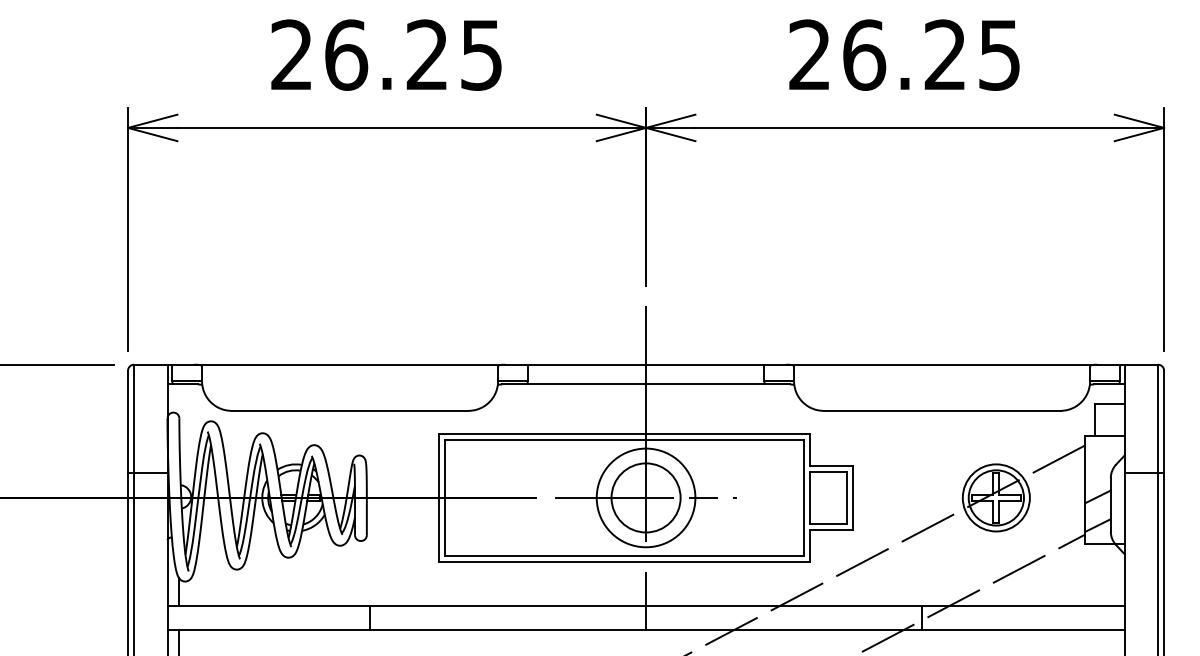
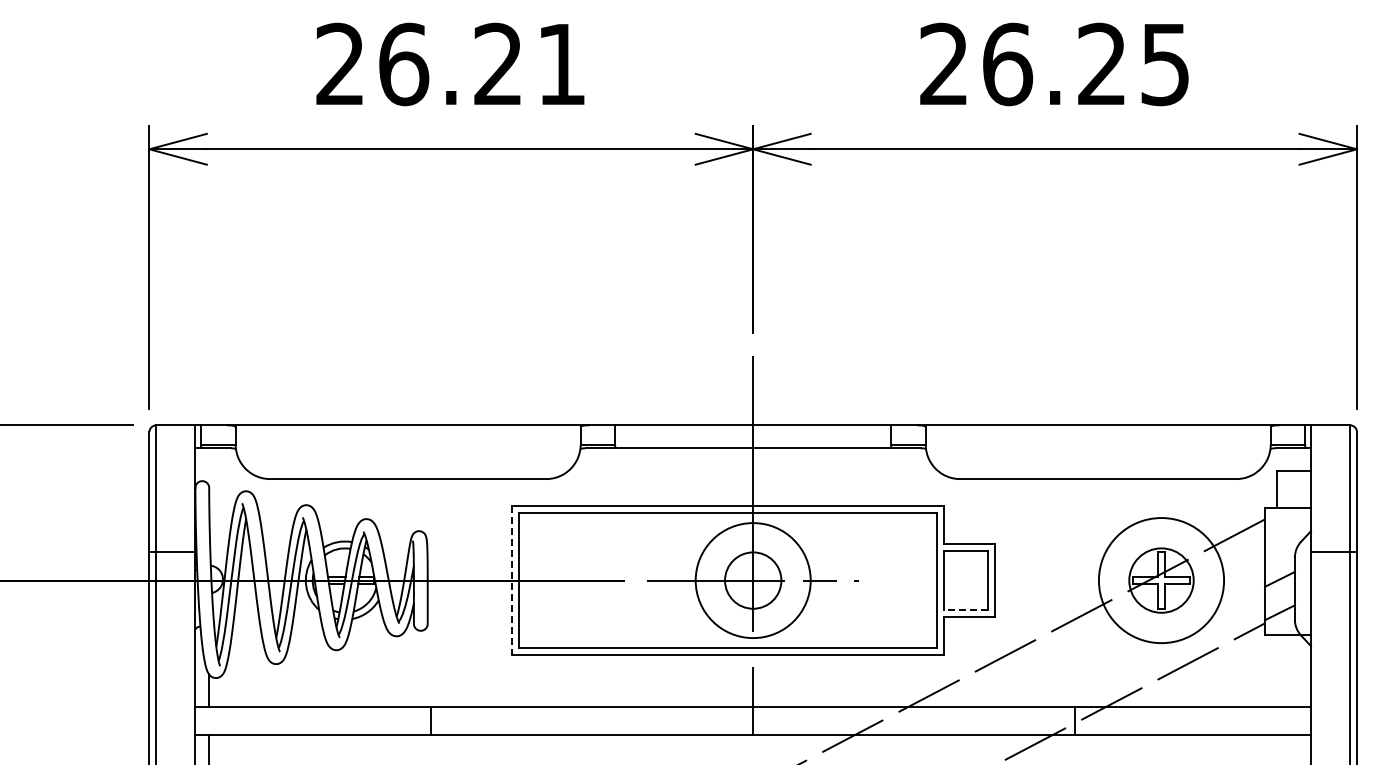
text: (481, 56) -> (561, 65), 26.25 -> 26.21
line: (438, 497) -> (511, 580), solid -> dashed
circle: (645, 497) -> (752, 580), size x0.7
circle: (996, 497) -> (1161, 580), size x1.6
line: (828, 523) -> (965, 610), solid -> dashed

